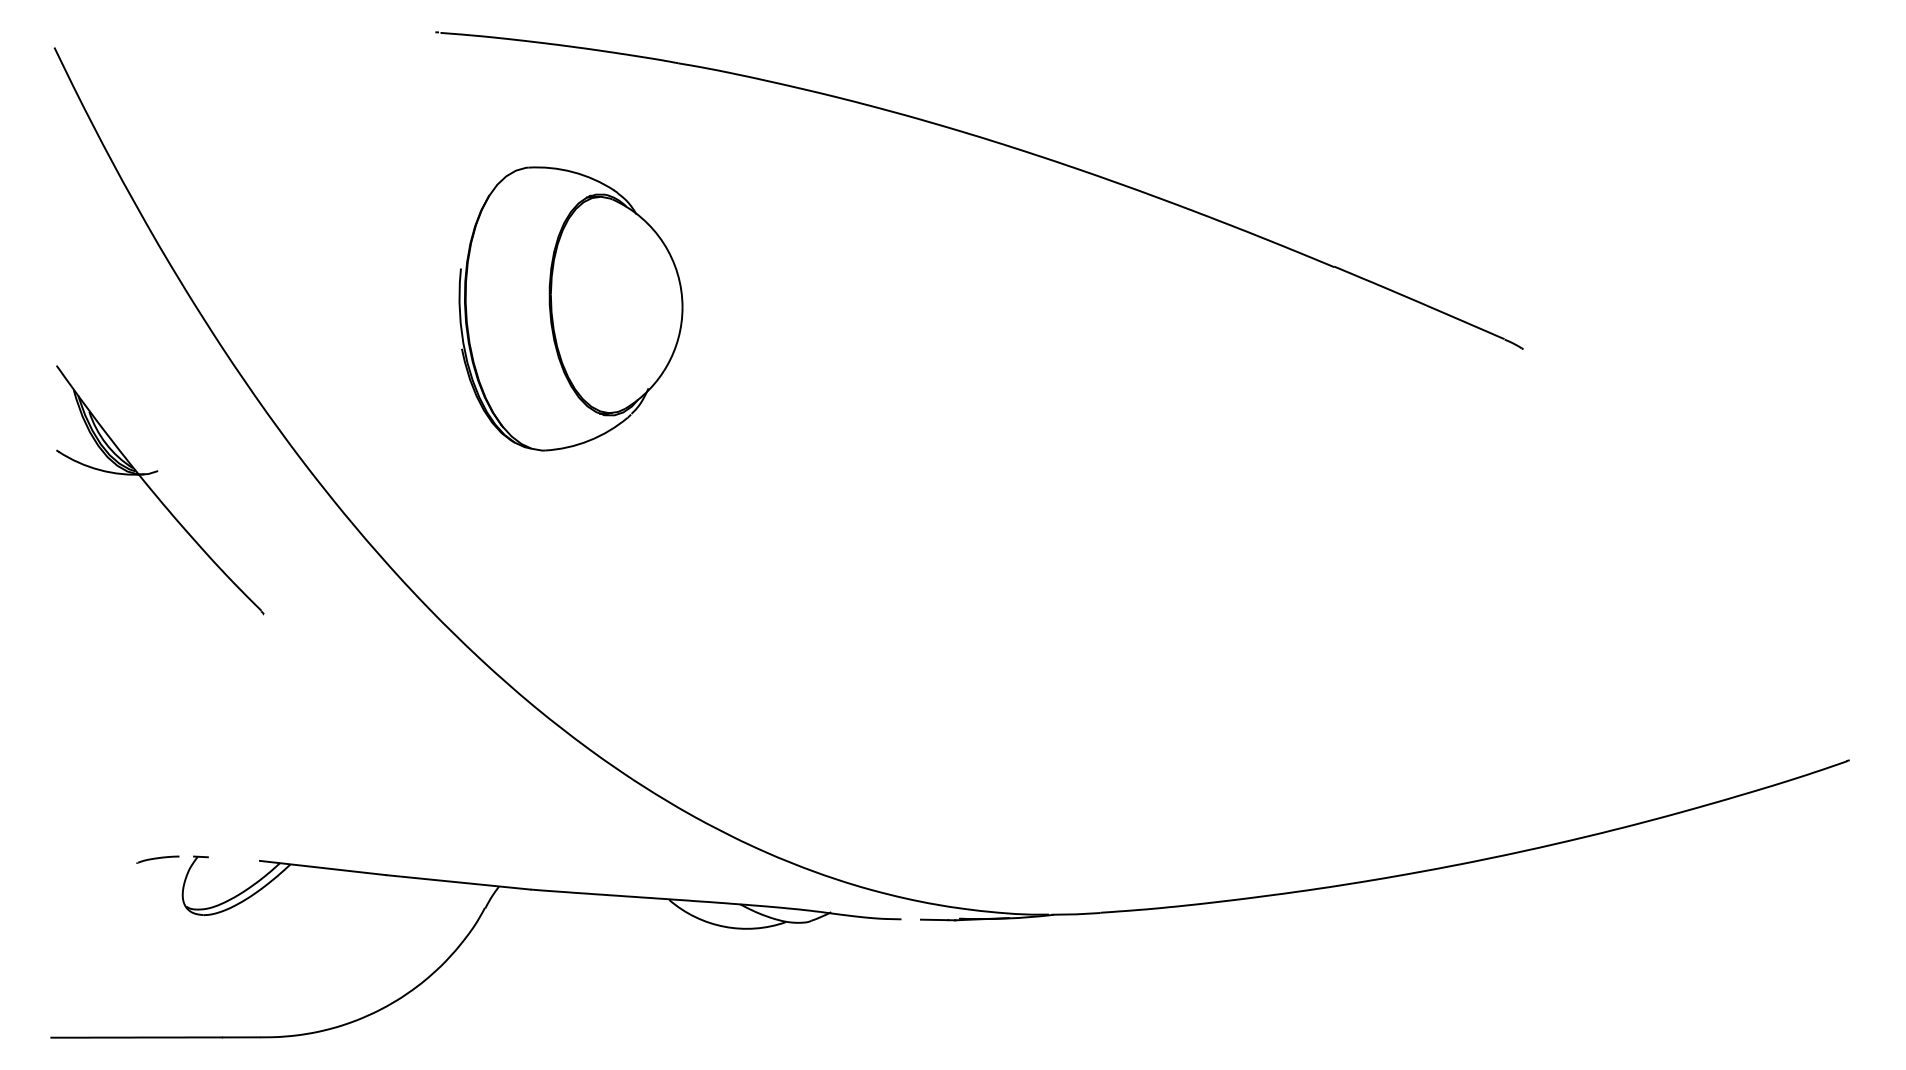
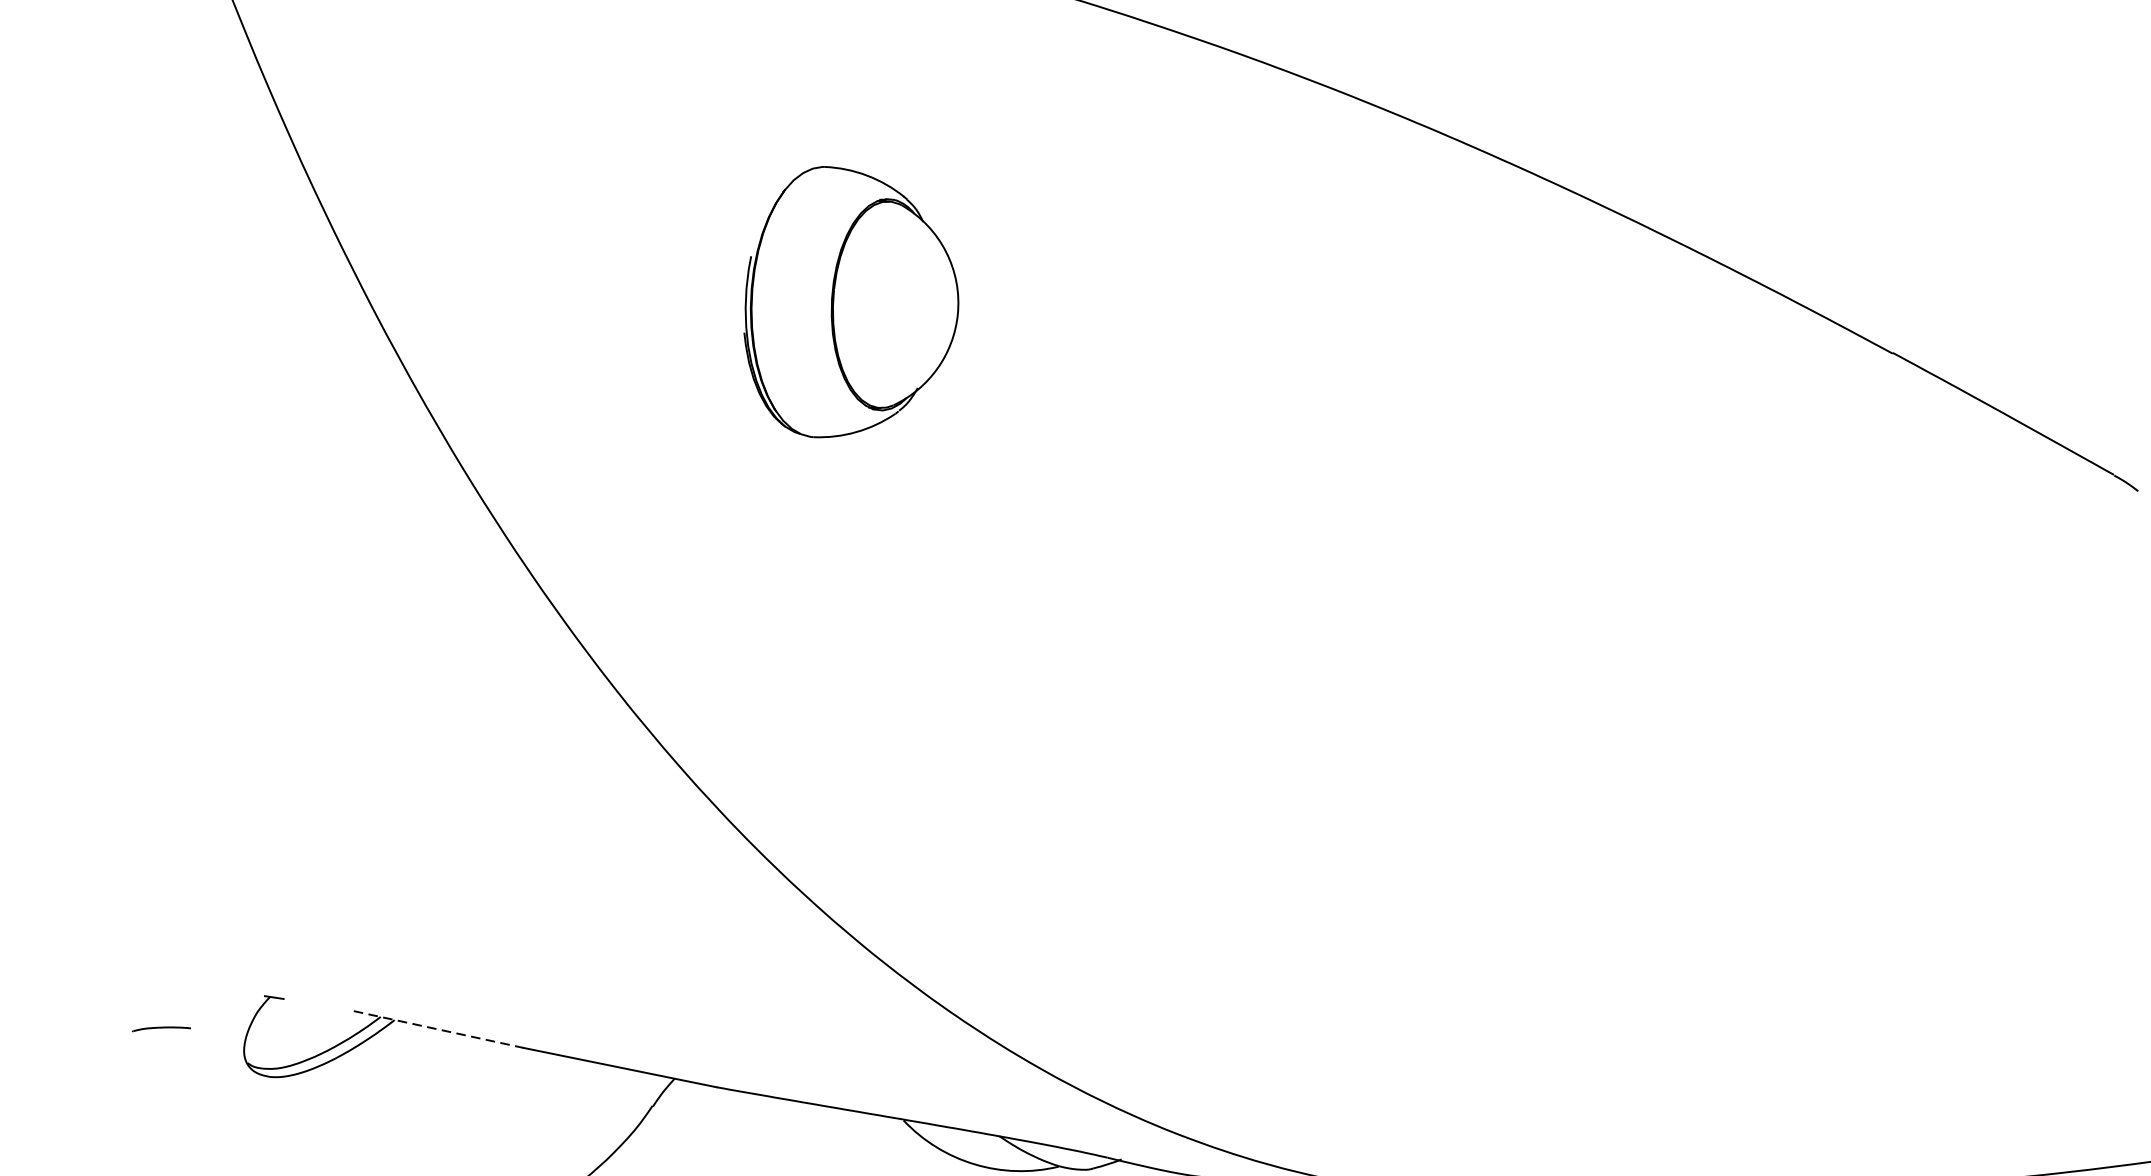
part: (570, 308) -> (851, 304), size x0.7
part: (160, 490) -> (269, 494), removed
curve: (157, 859) -> (160, 1029), moved
line: (323, 868) -> (438, 1030), solid -> dashed

